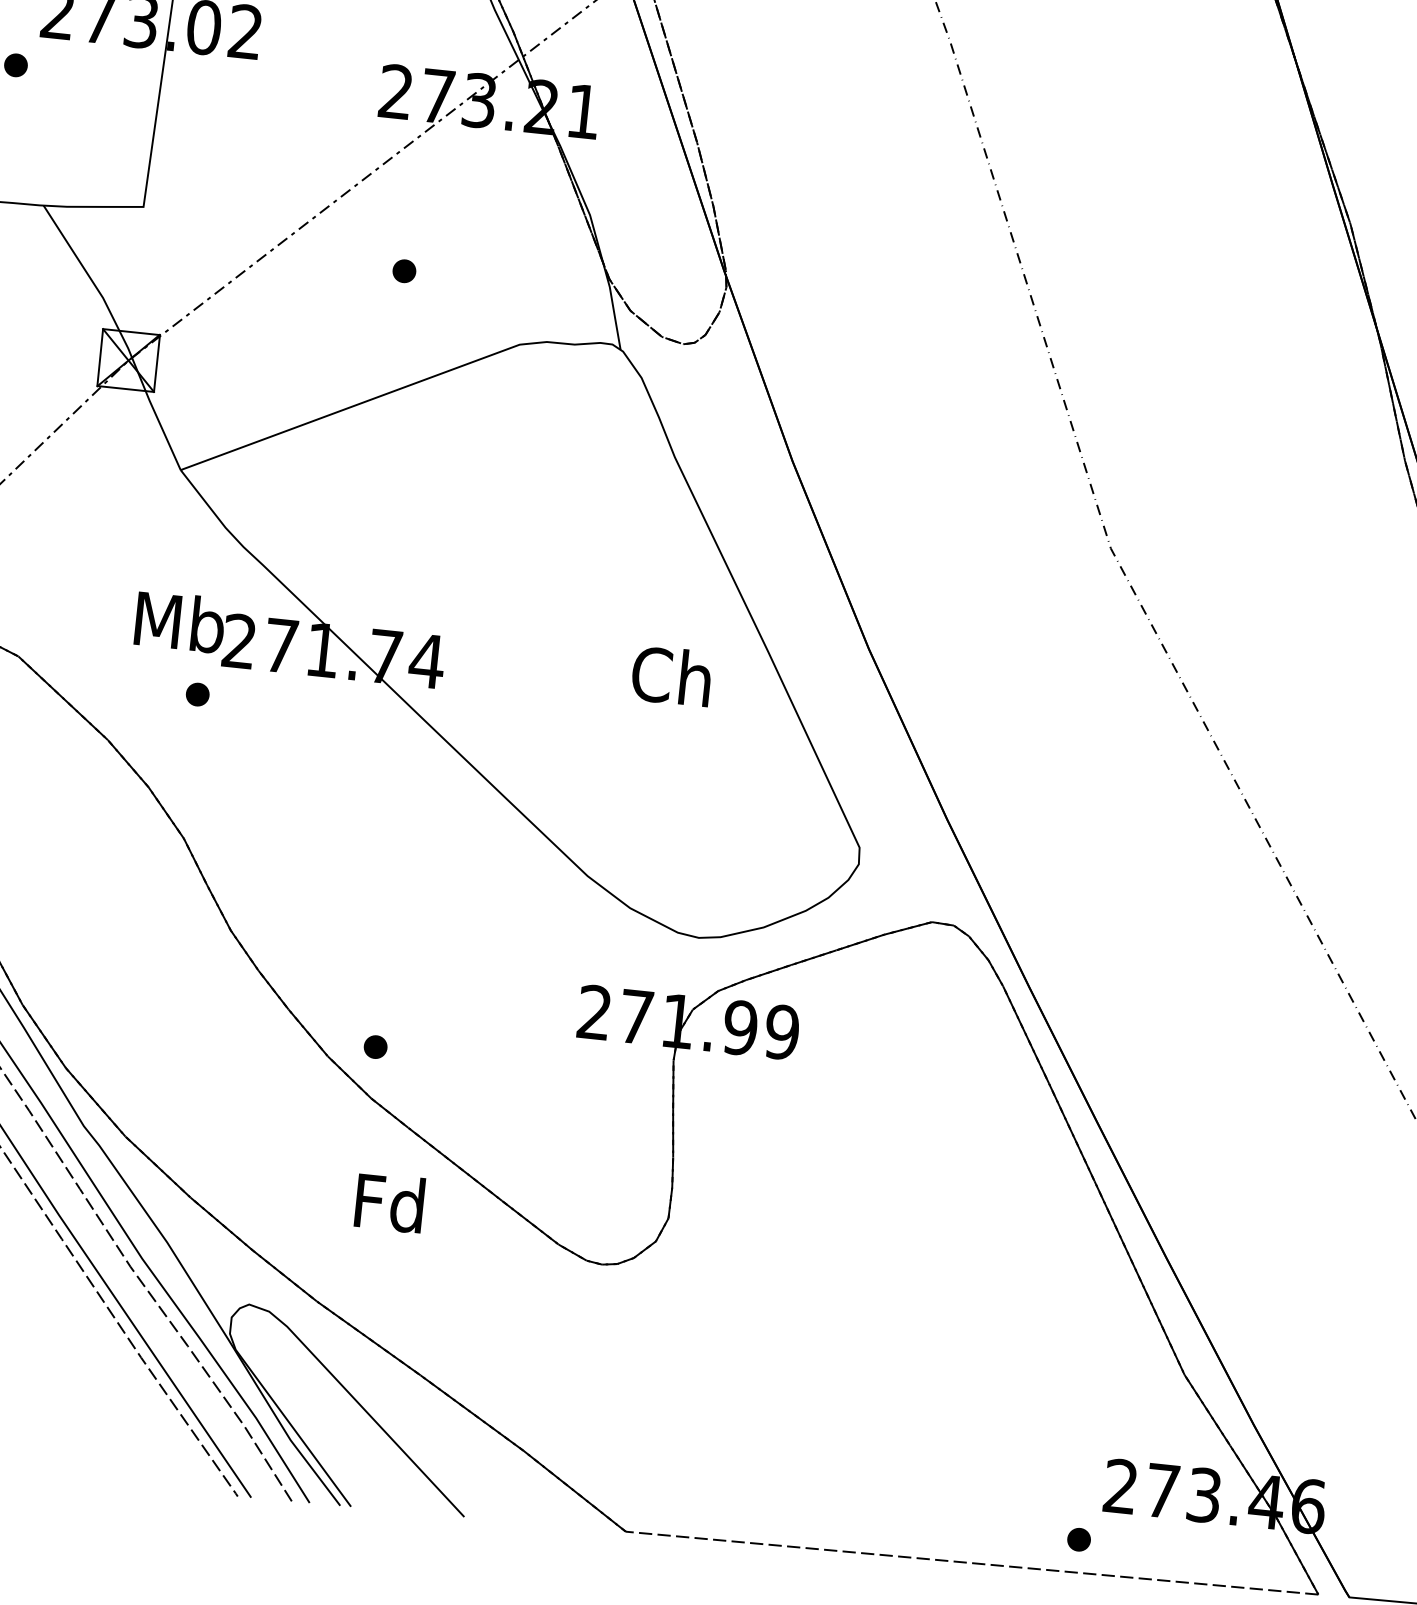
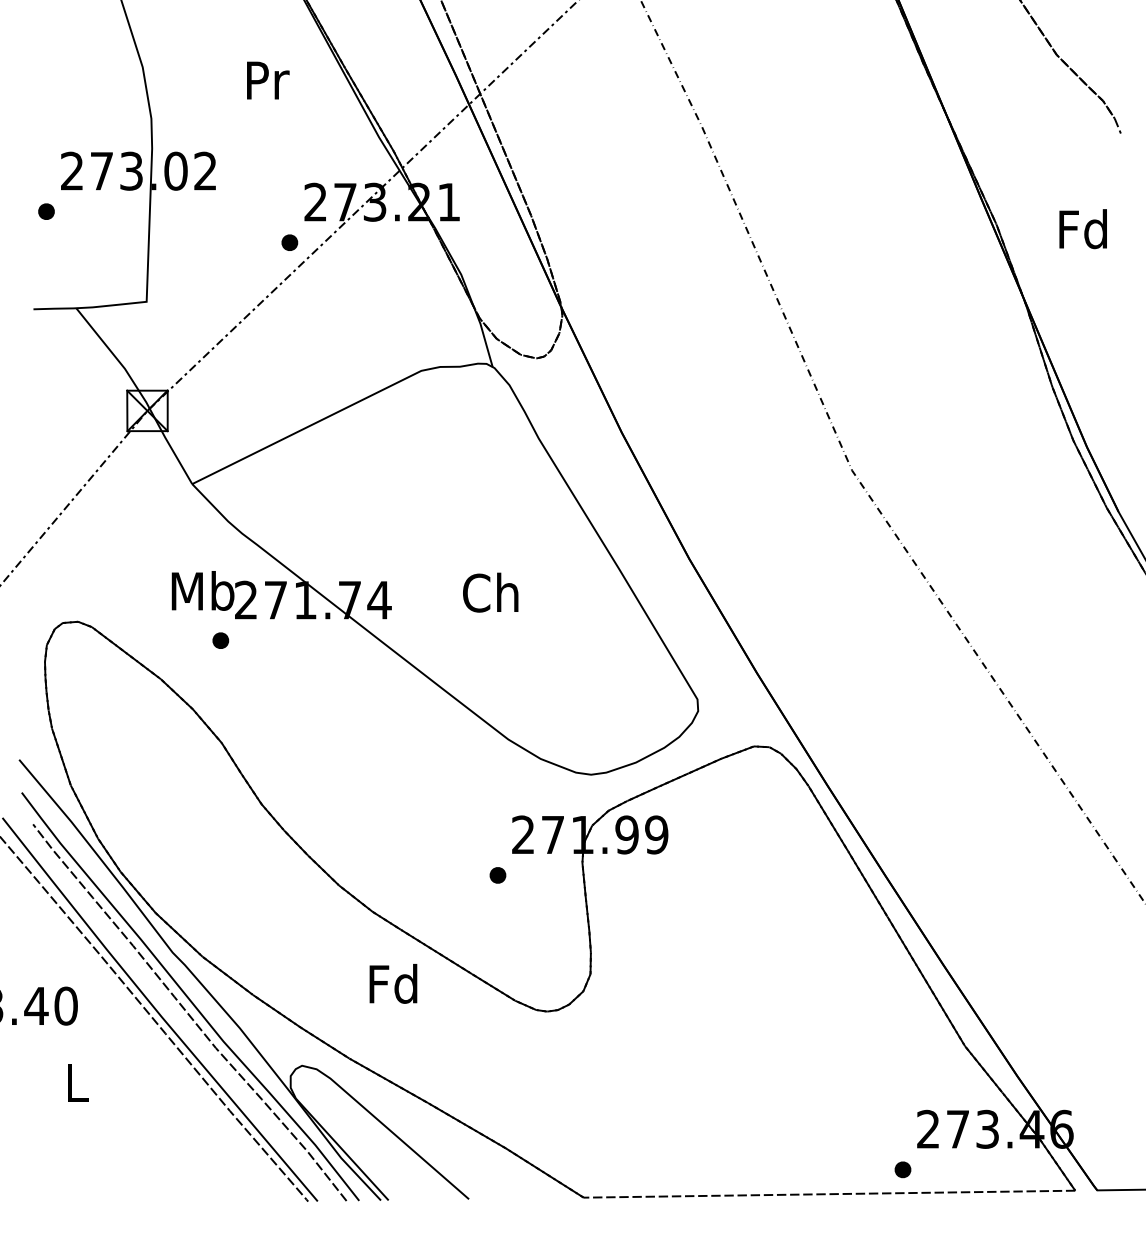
part: (403, 270) -> (289, 242), moved
text: (671, 675) -> (490, 592), moved
part: (374, 1047) -> (497, 875), moved

